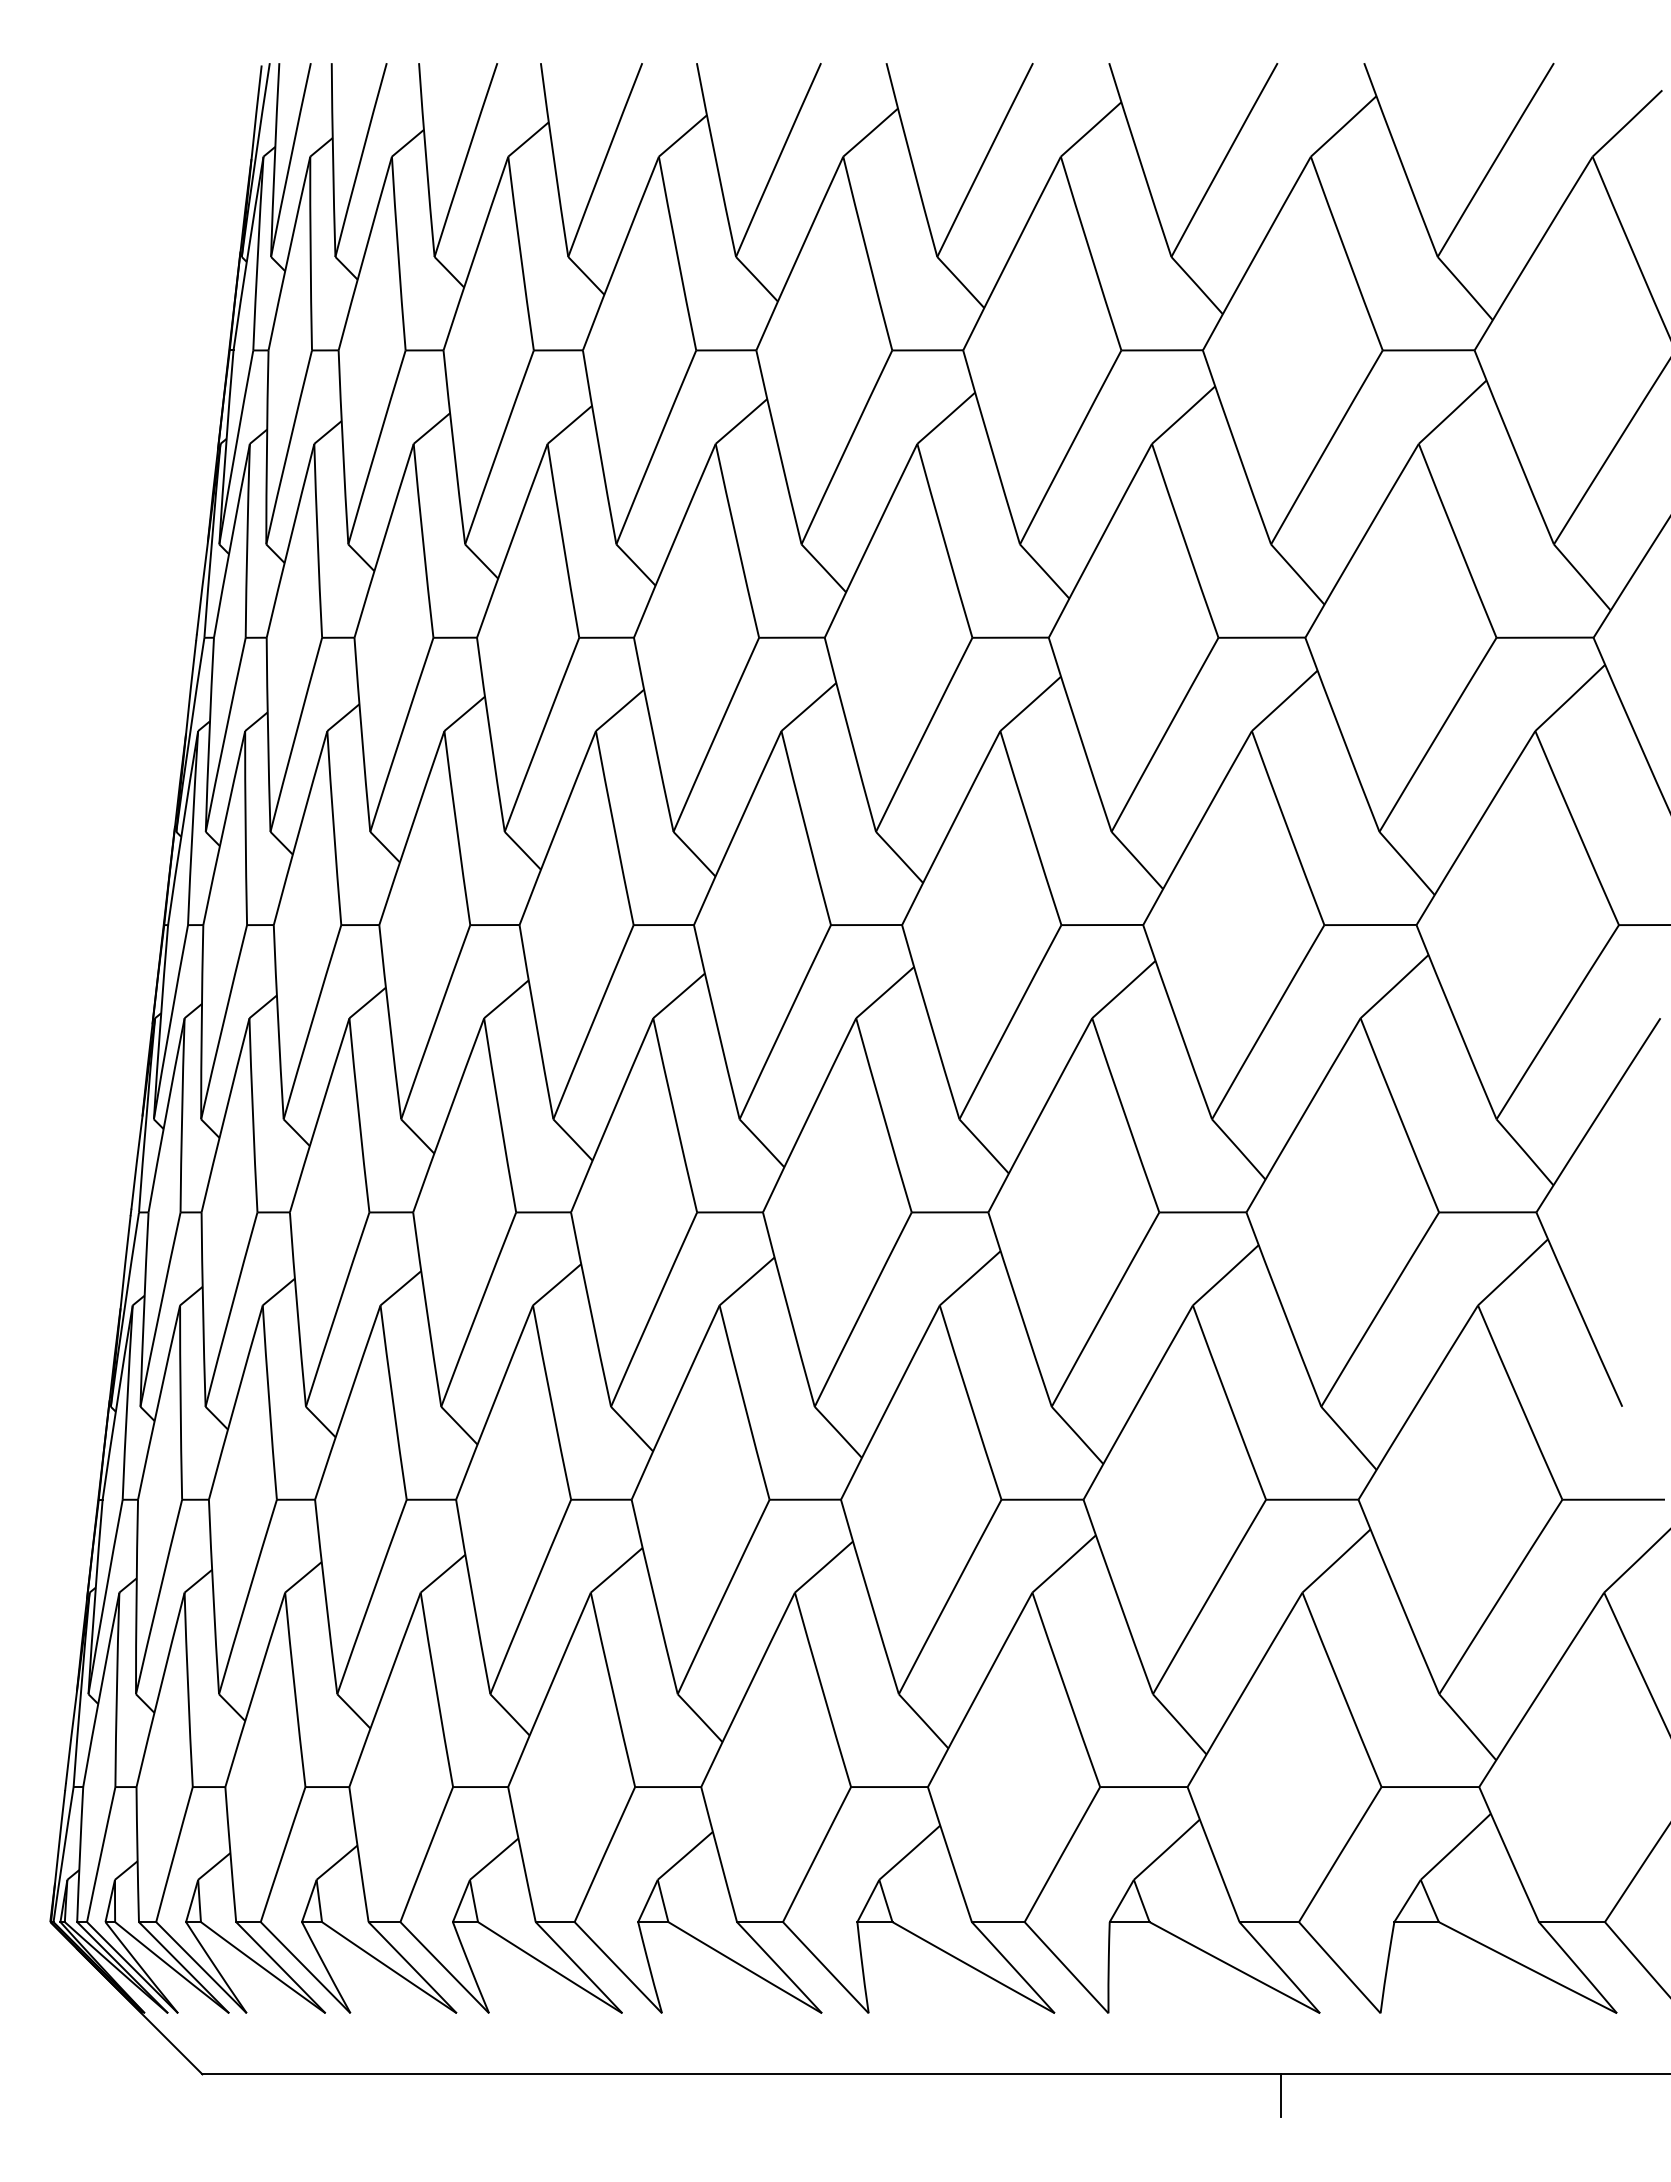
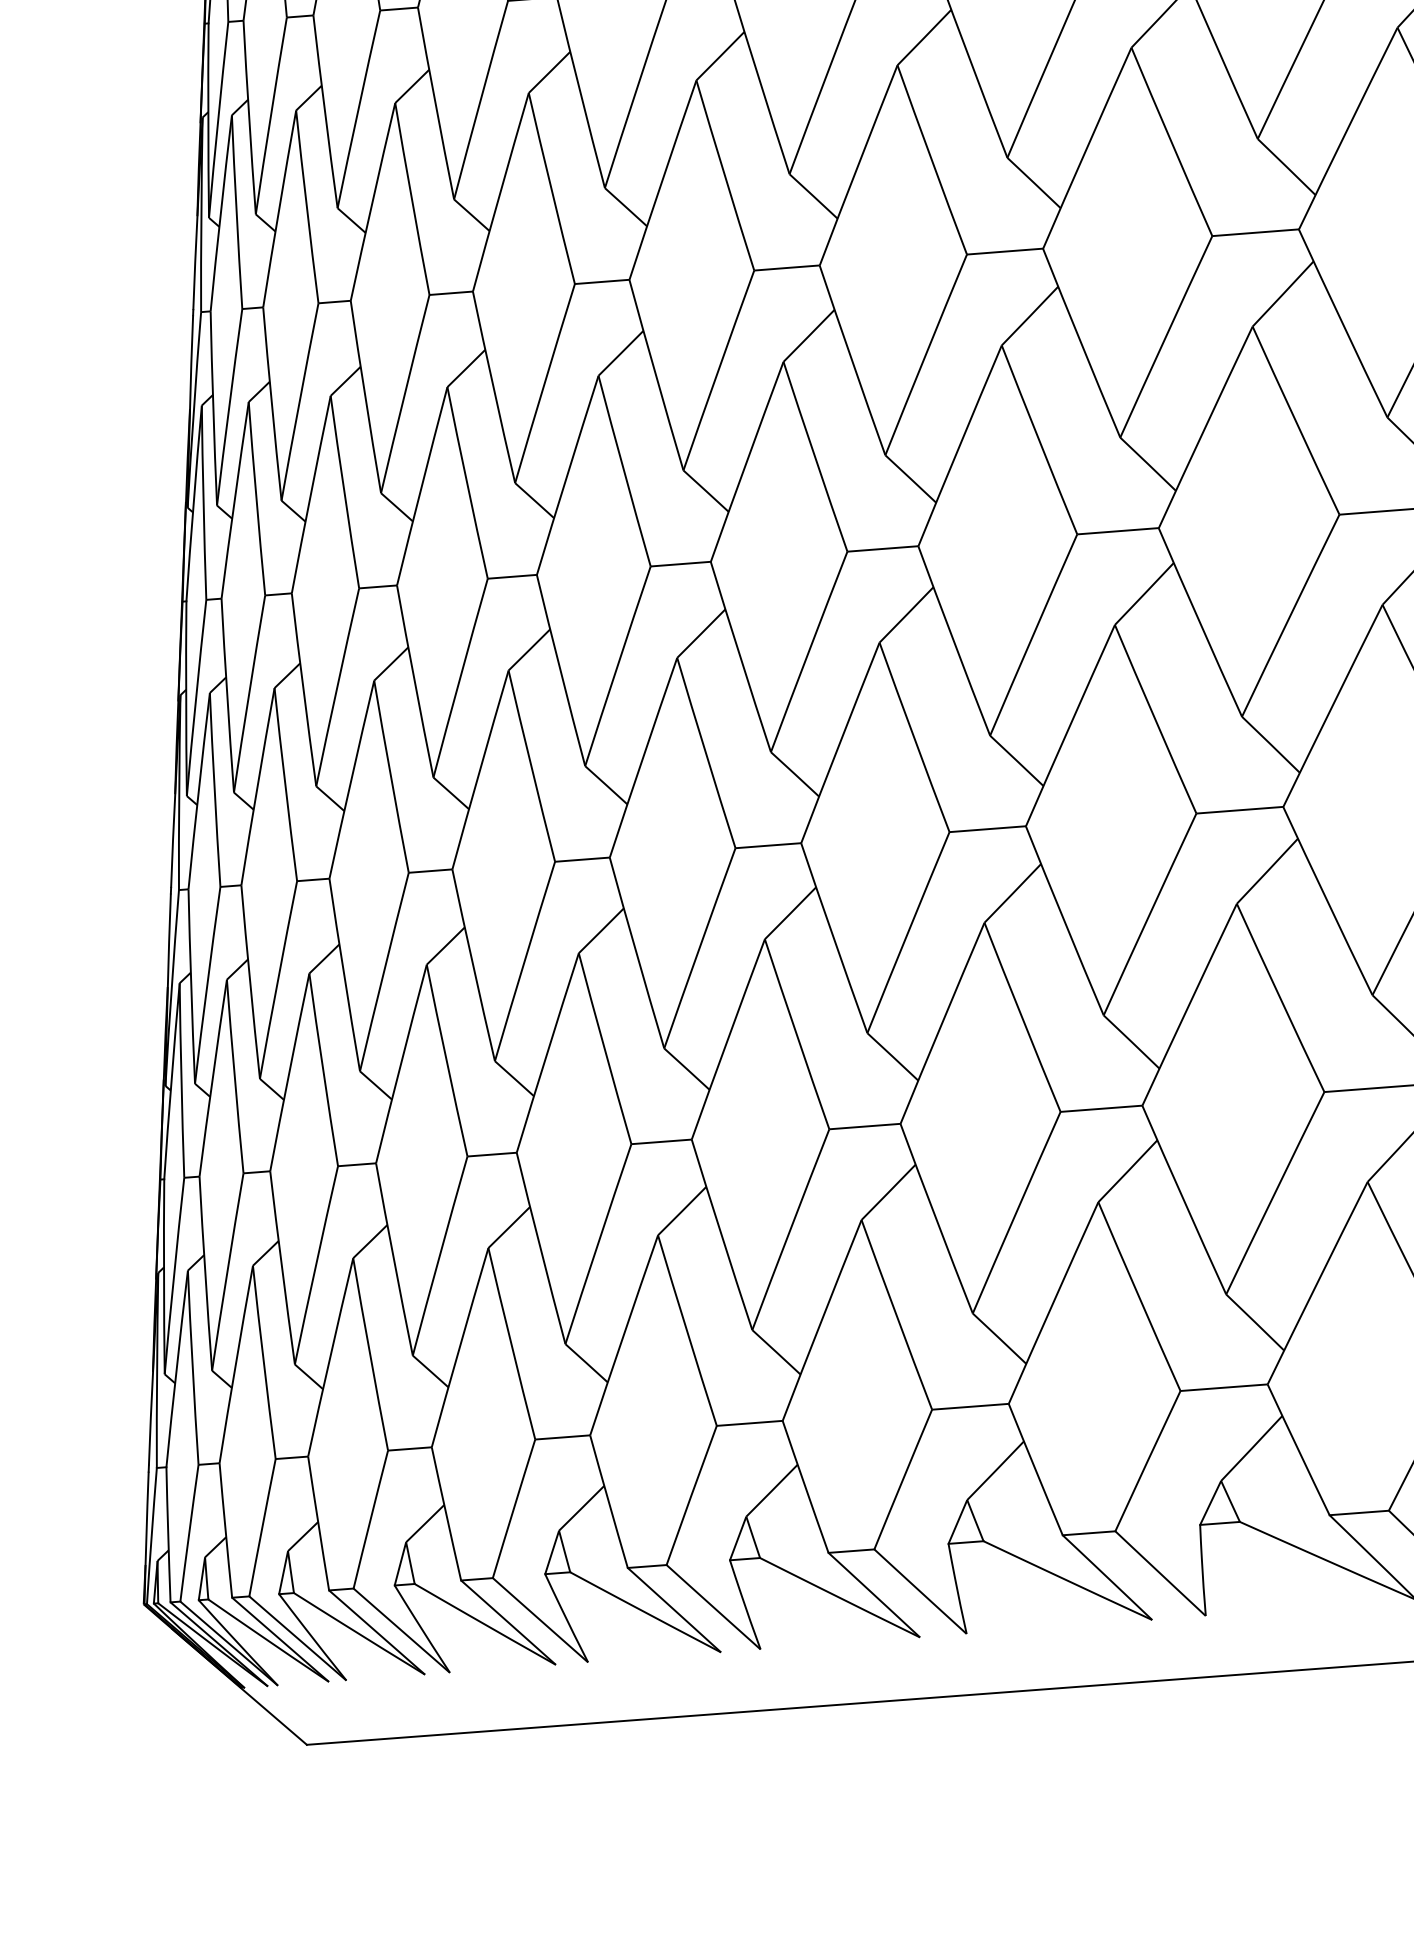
line: (1281, 2095) -> (1384, 1684), removed

